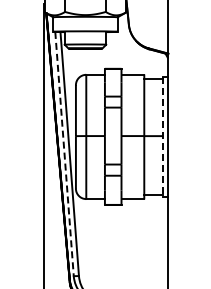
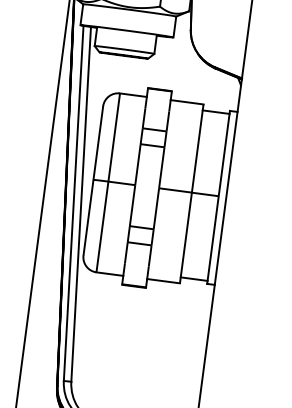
line: (162, 137) -> (217, 198), dashed -> solid
line: (64, 154) -> (73, 204), dashed -> solid

